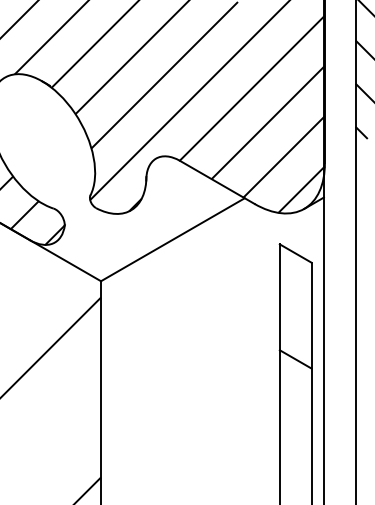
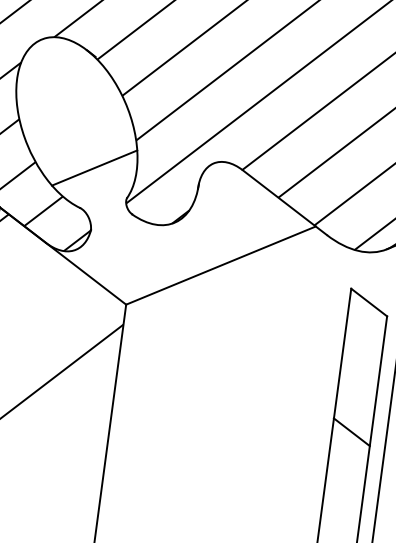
line: (60, 174) -> (93, 167), added

